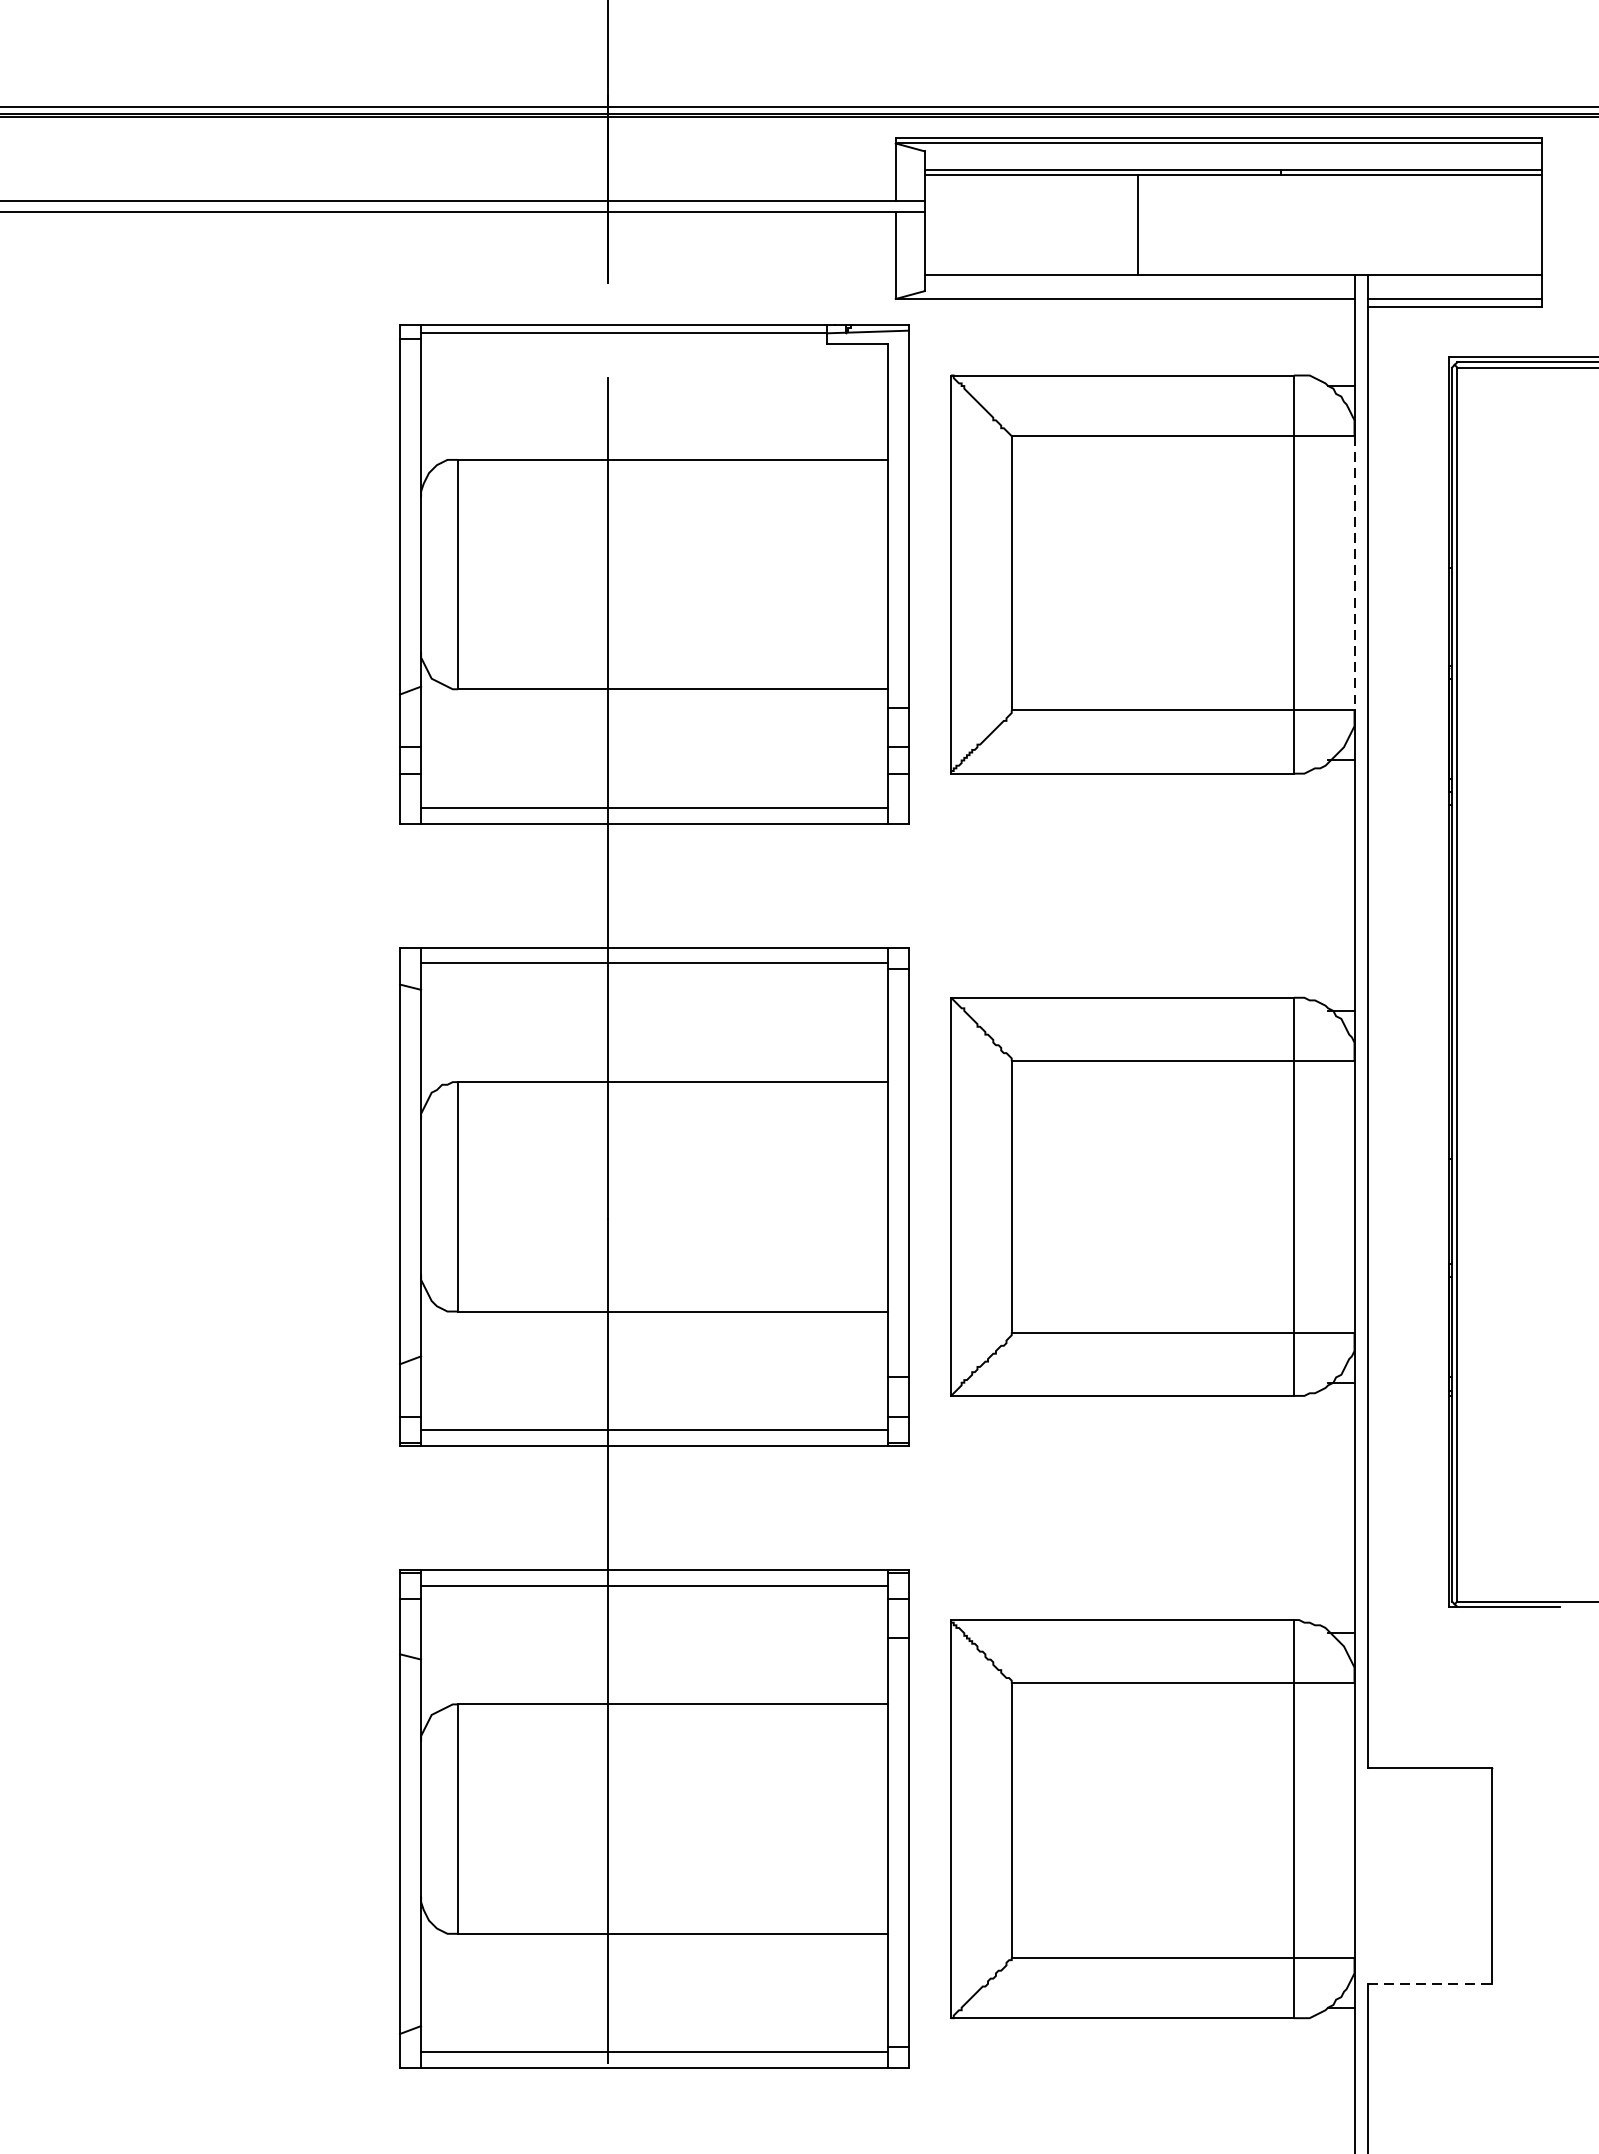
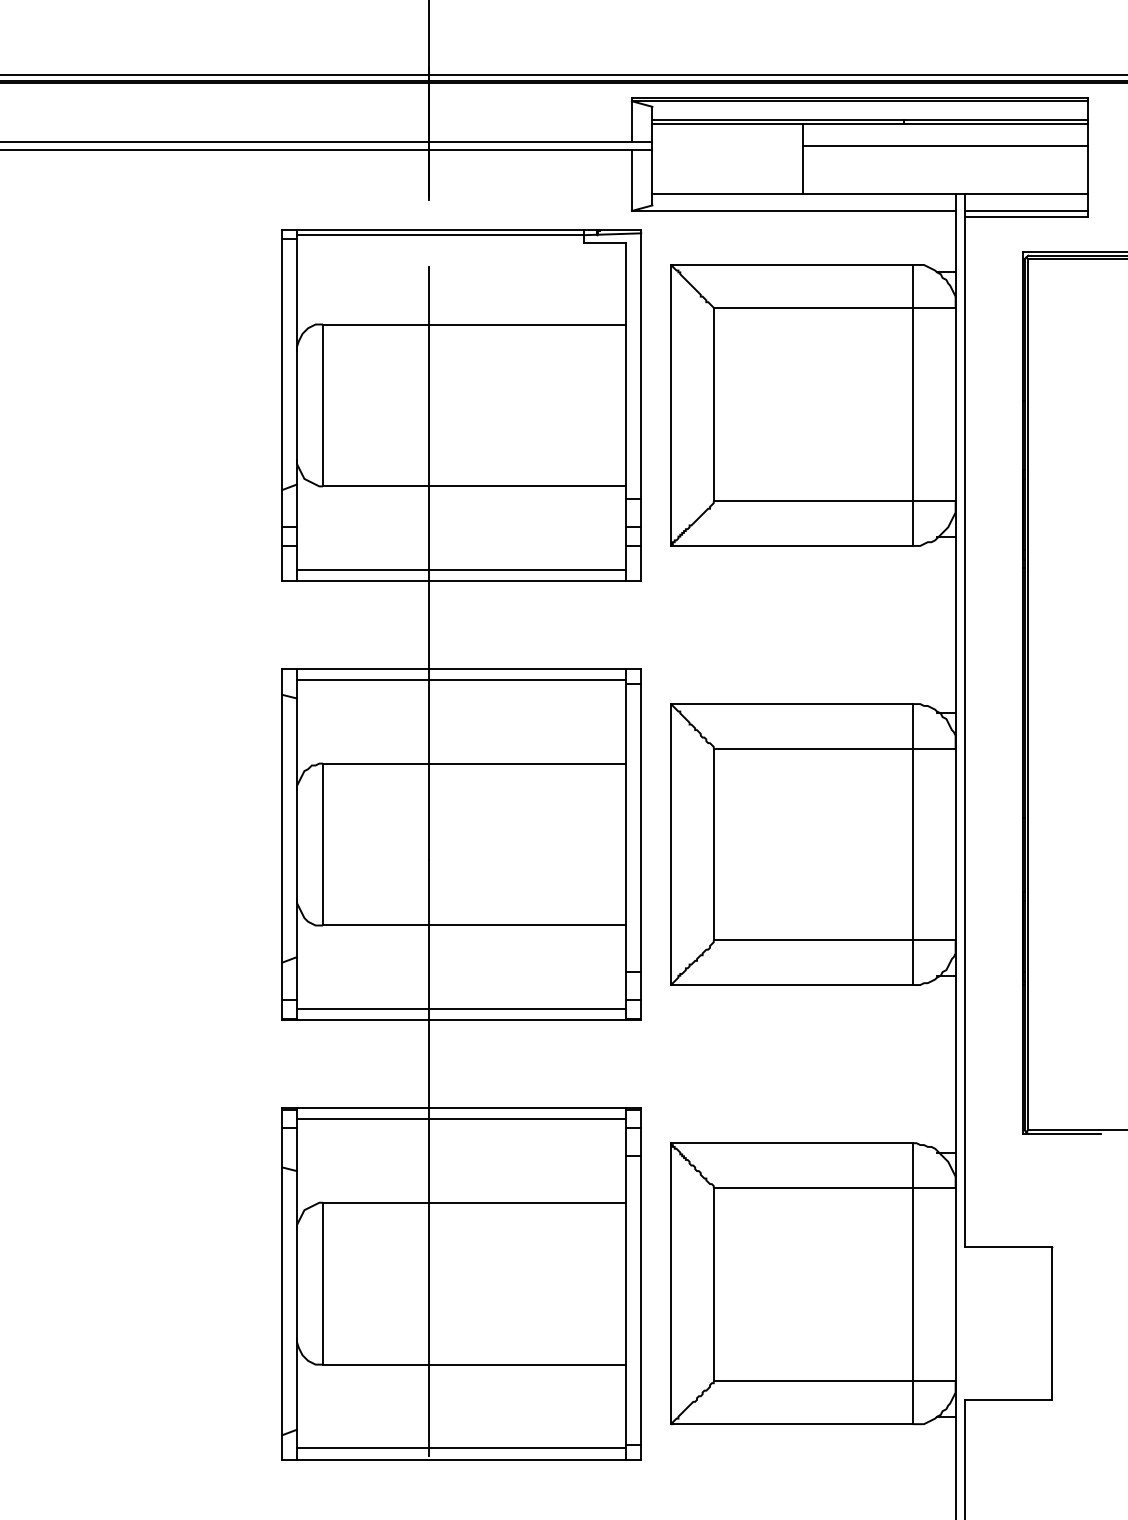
line: (1340, 206) -> (945, 145), added
line: (1354, 573) -> (955, 404), dashed -> solid
line: (1429, 1983) -> (1008, 1399), dashed -> solid

